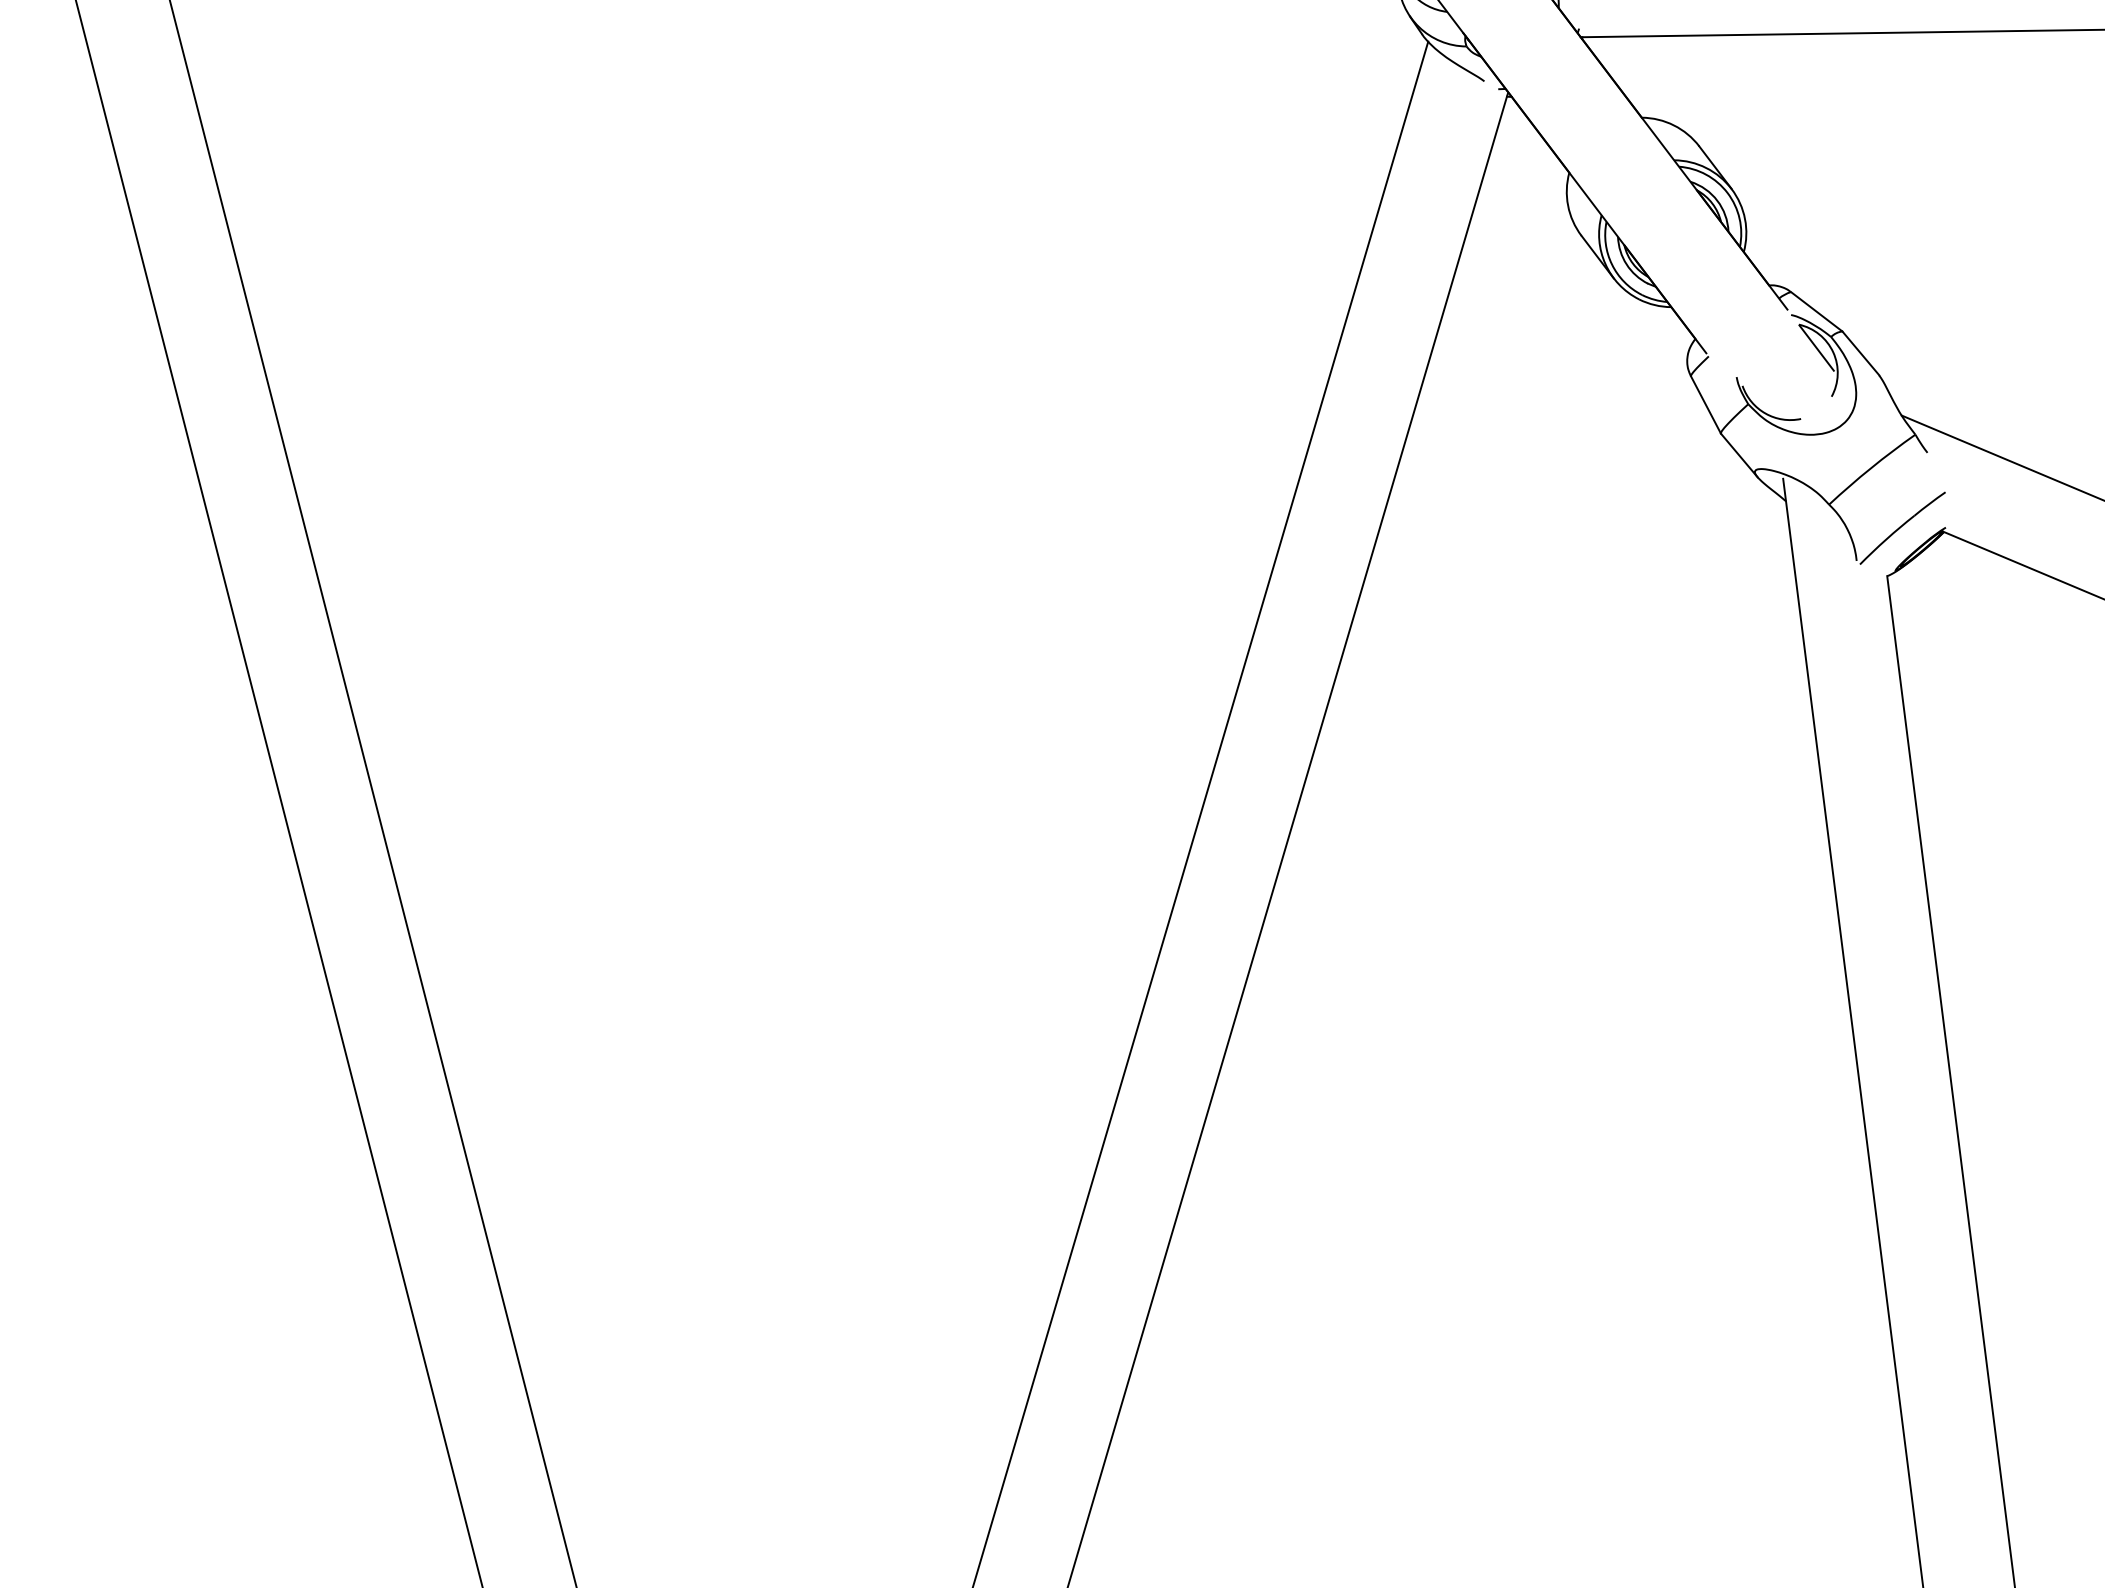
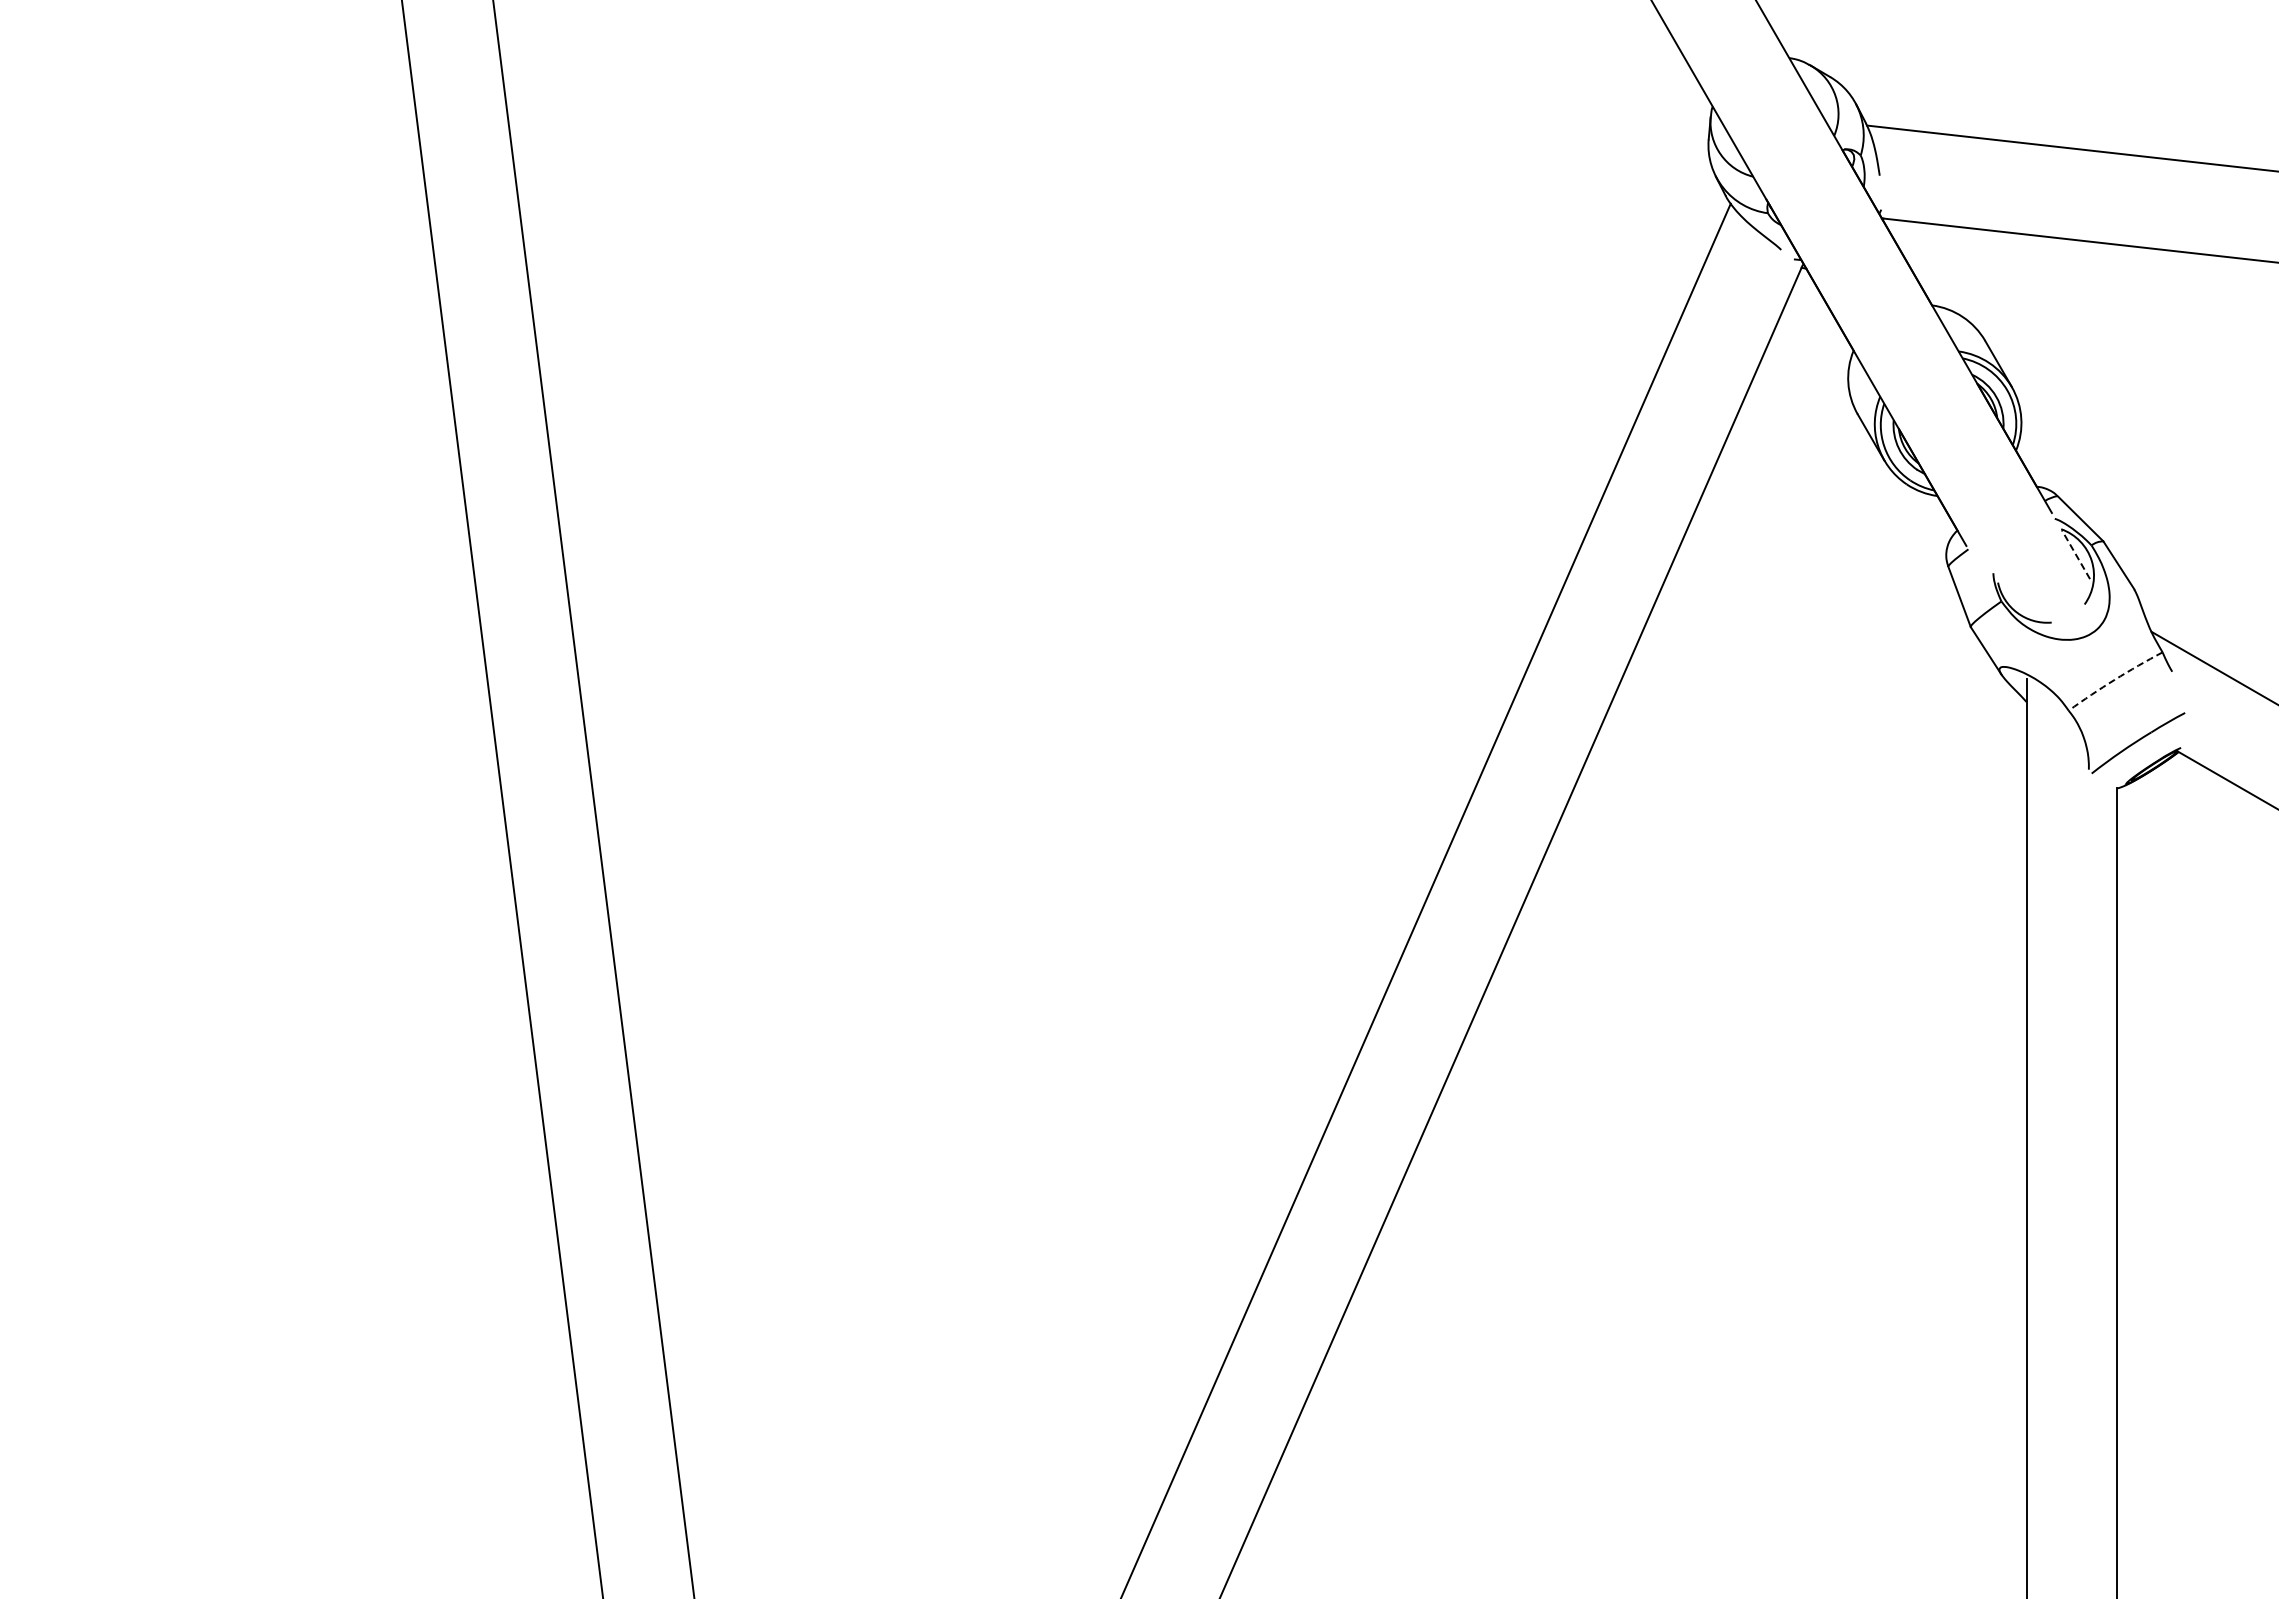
line: (1816, 348) -> (2075, 554), solid -> dashed
arc: (1870, 467) -> (2114, 679), solid -> dashed

